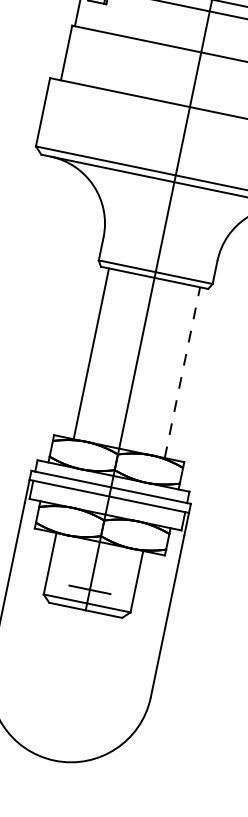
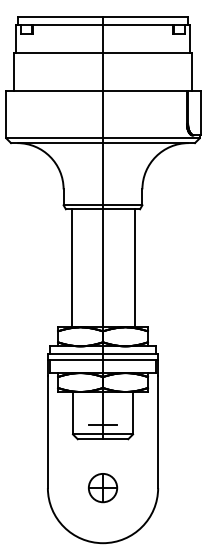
line: (182, 371) -> (134, 267), dashed -> solid
part: (71, 681) -> (103, 488), added

